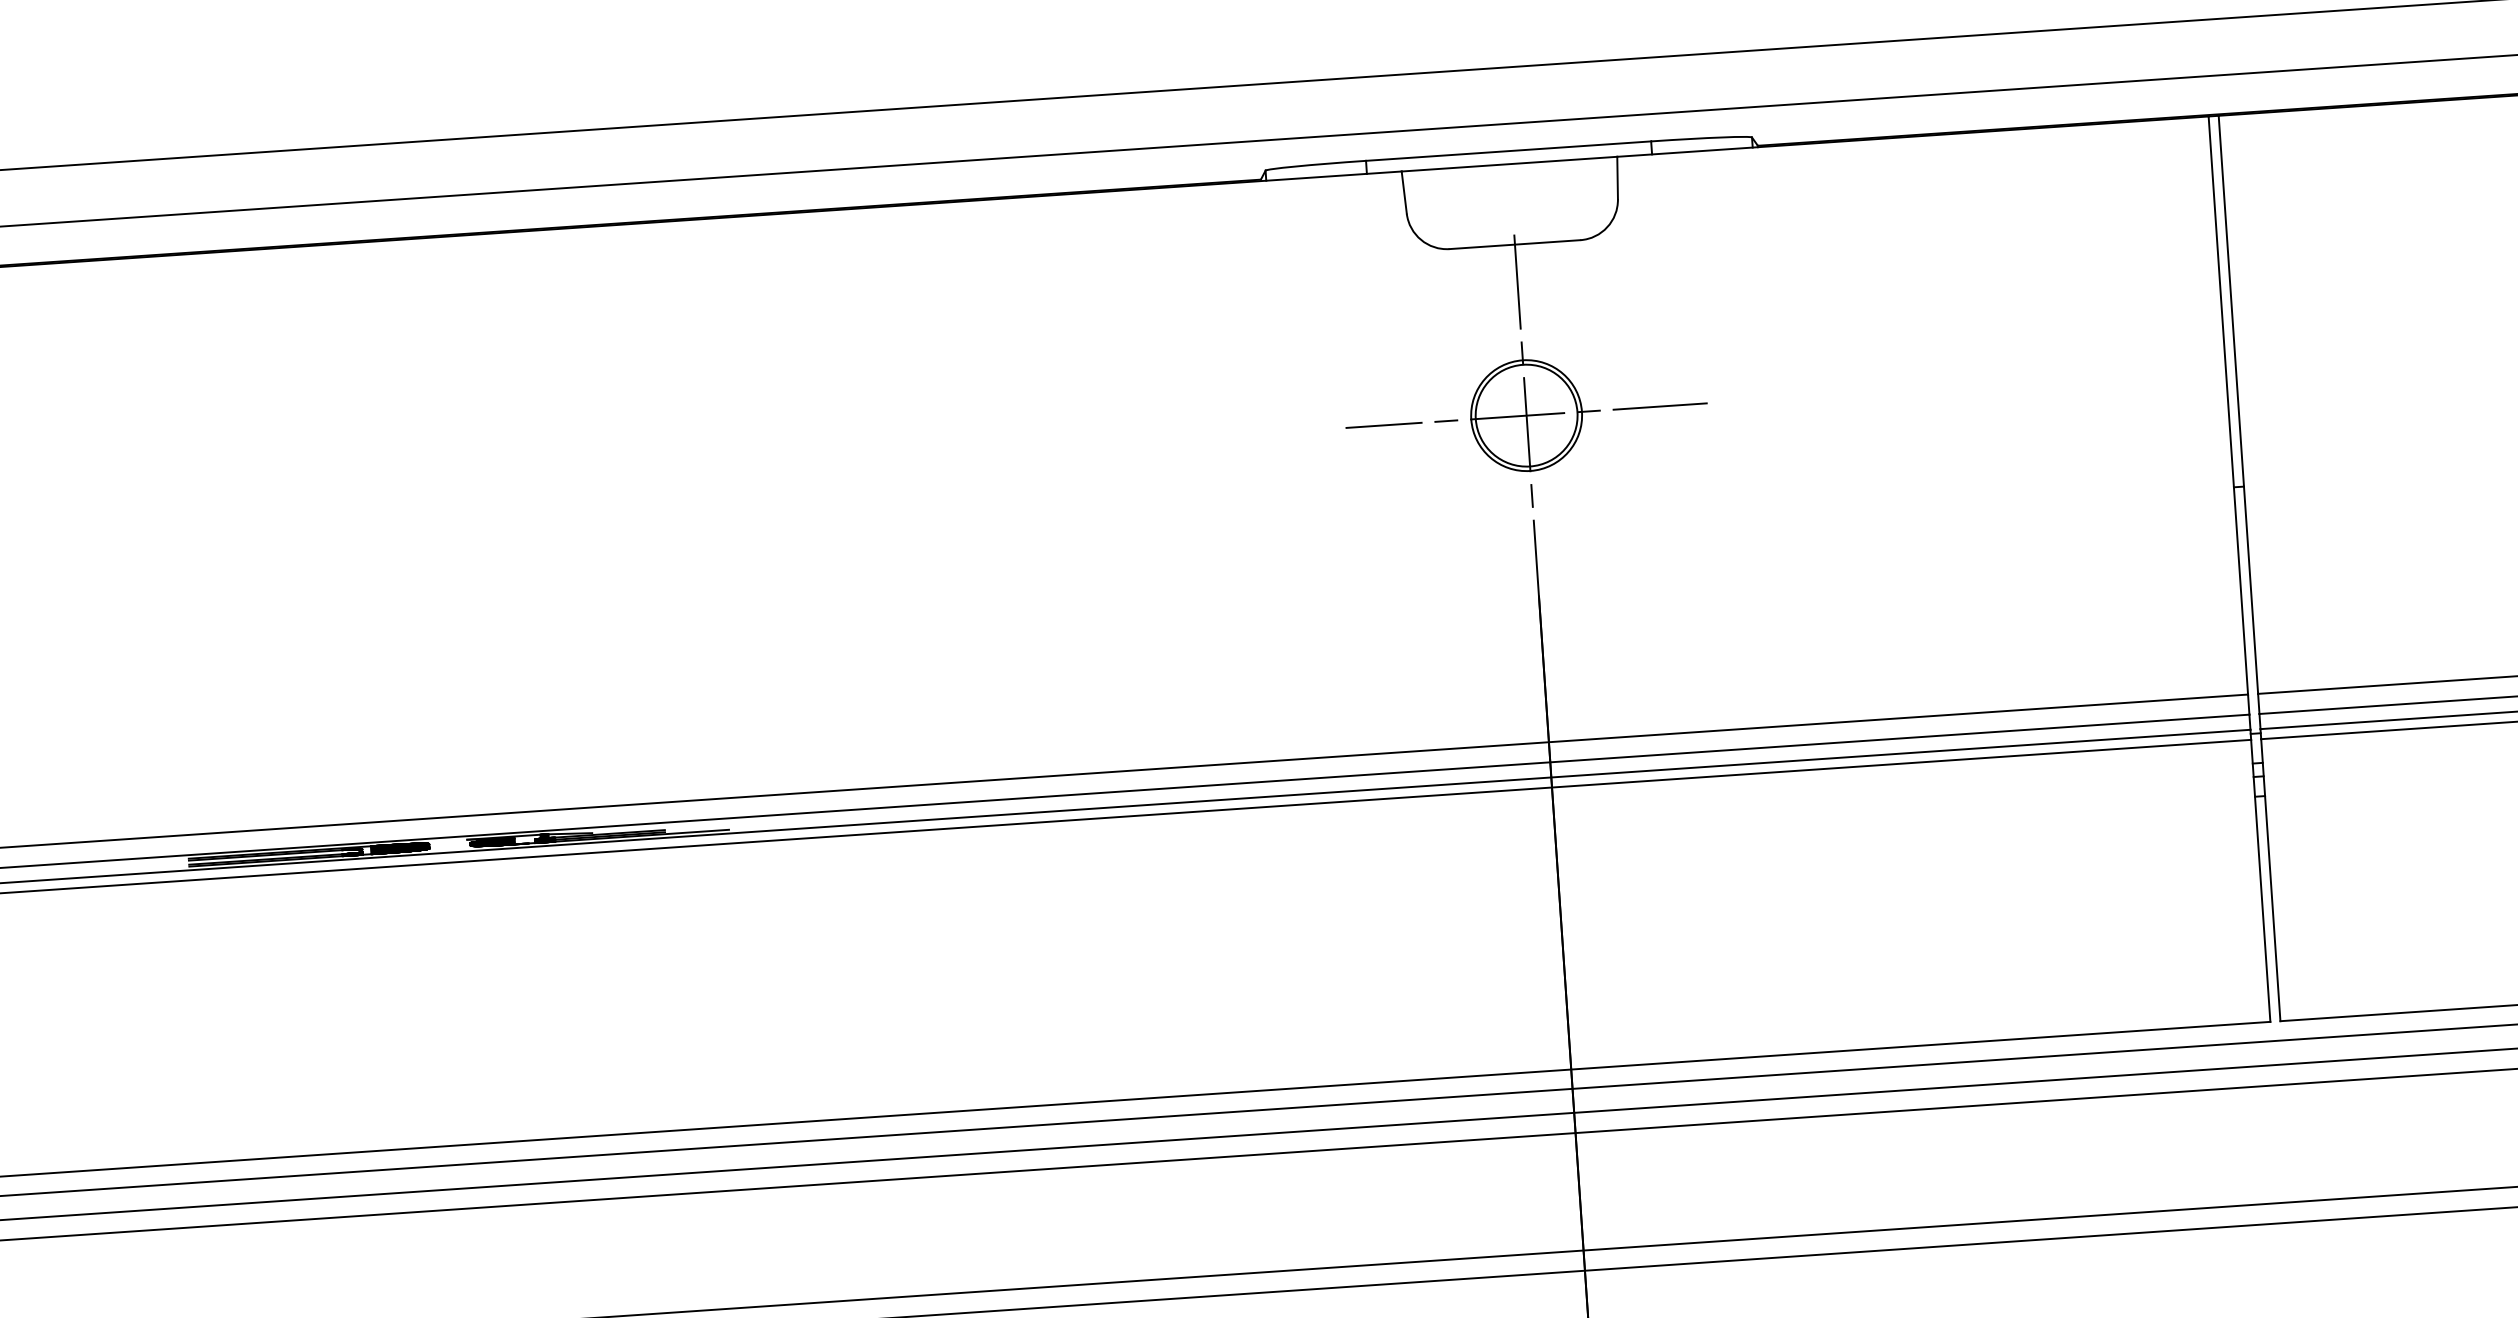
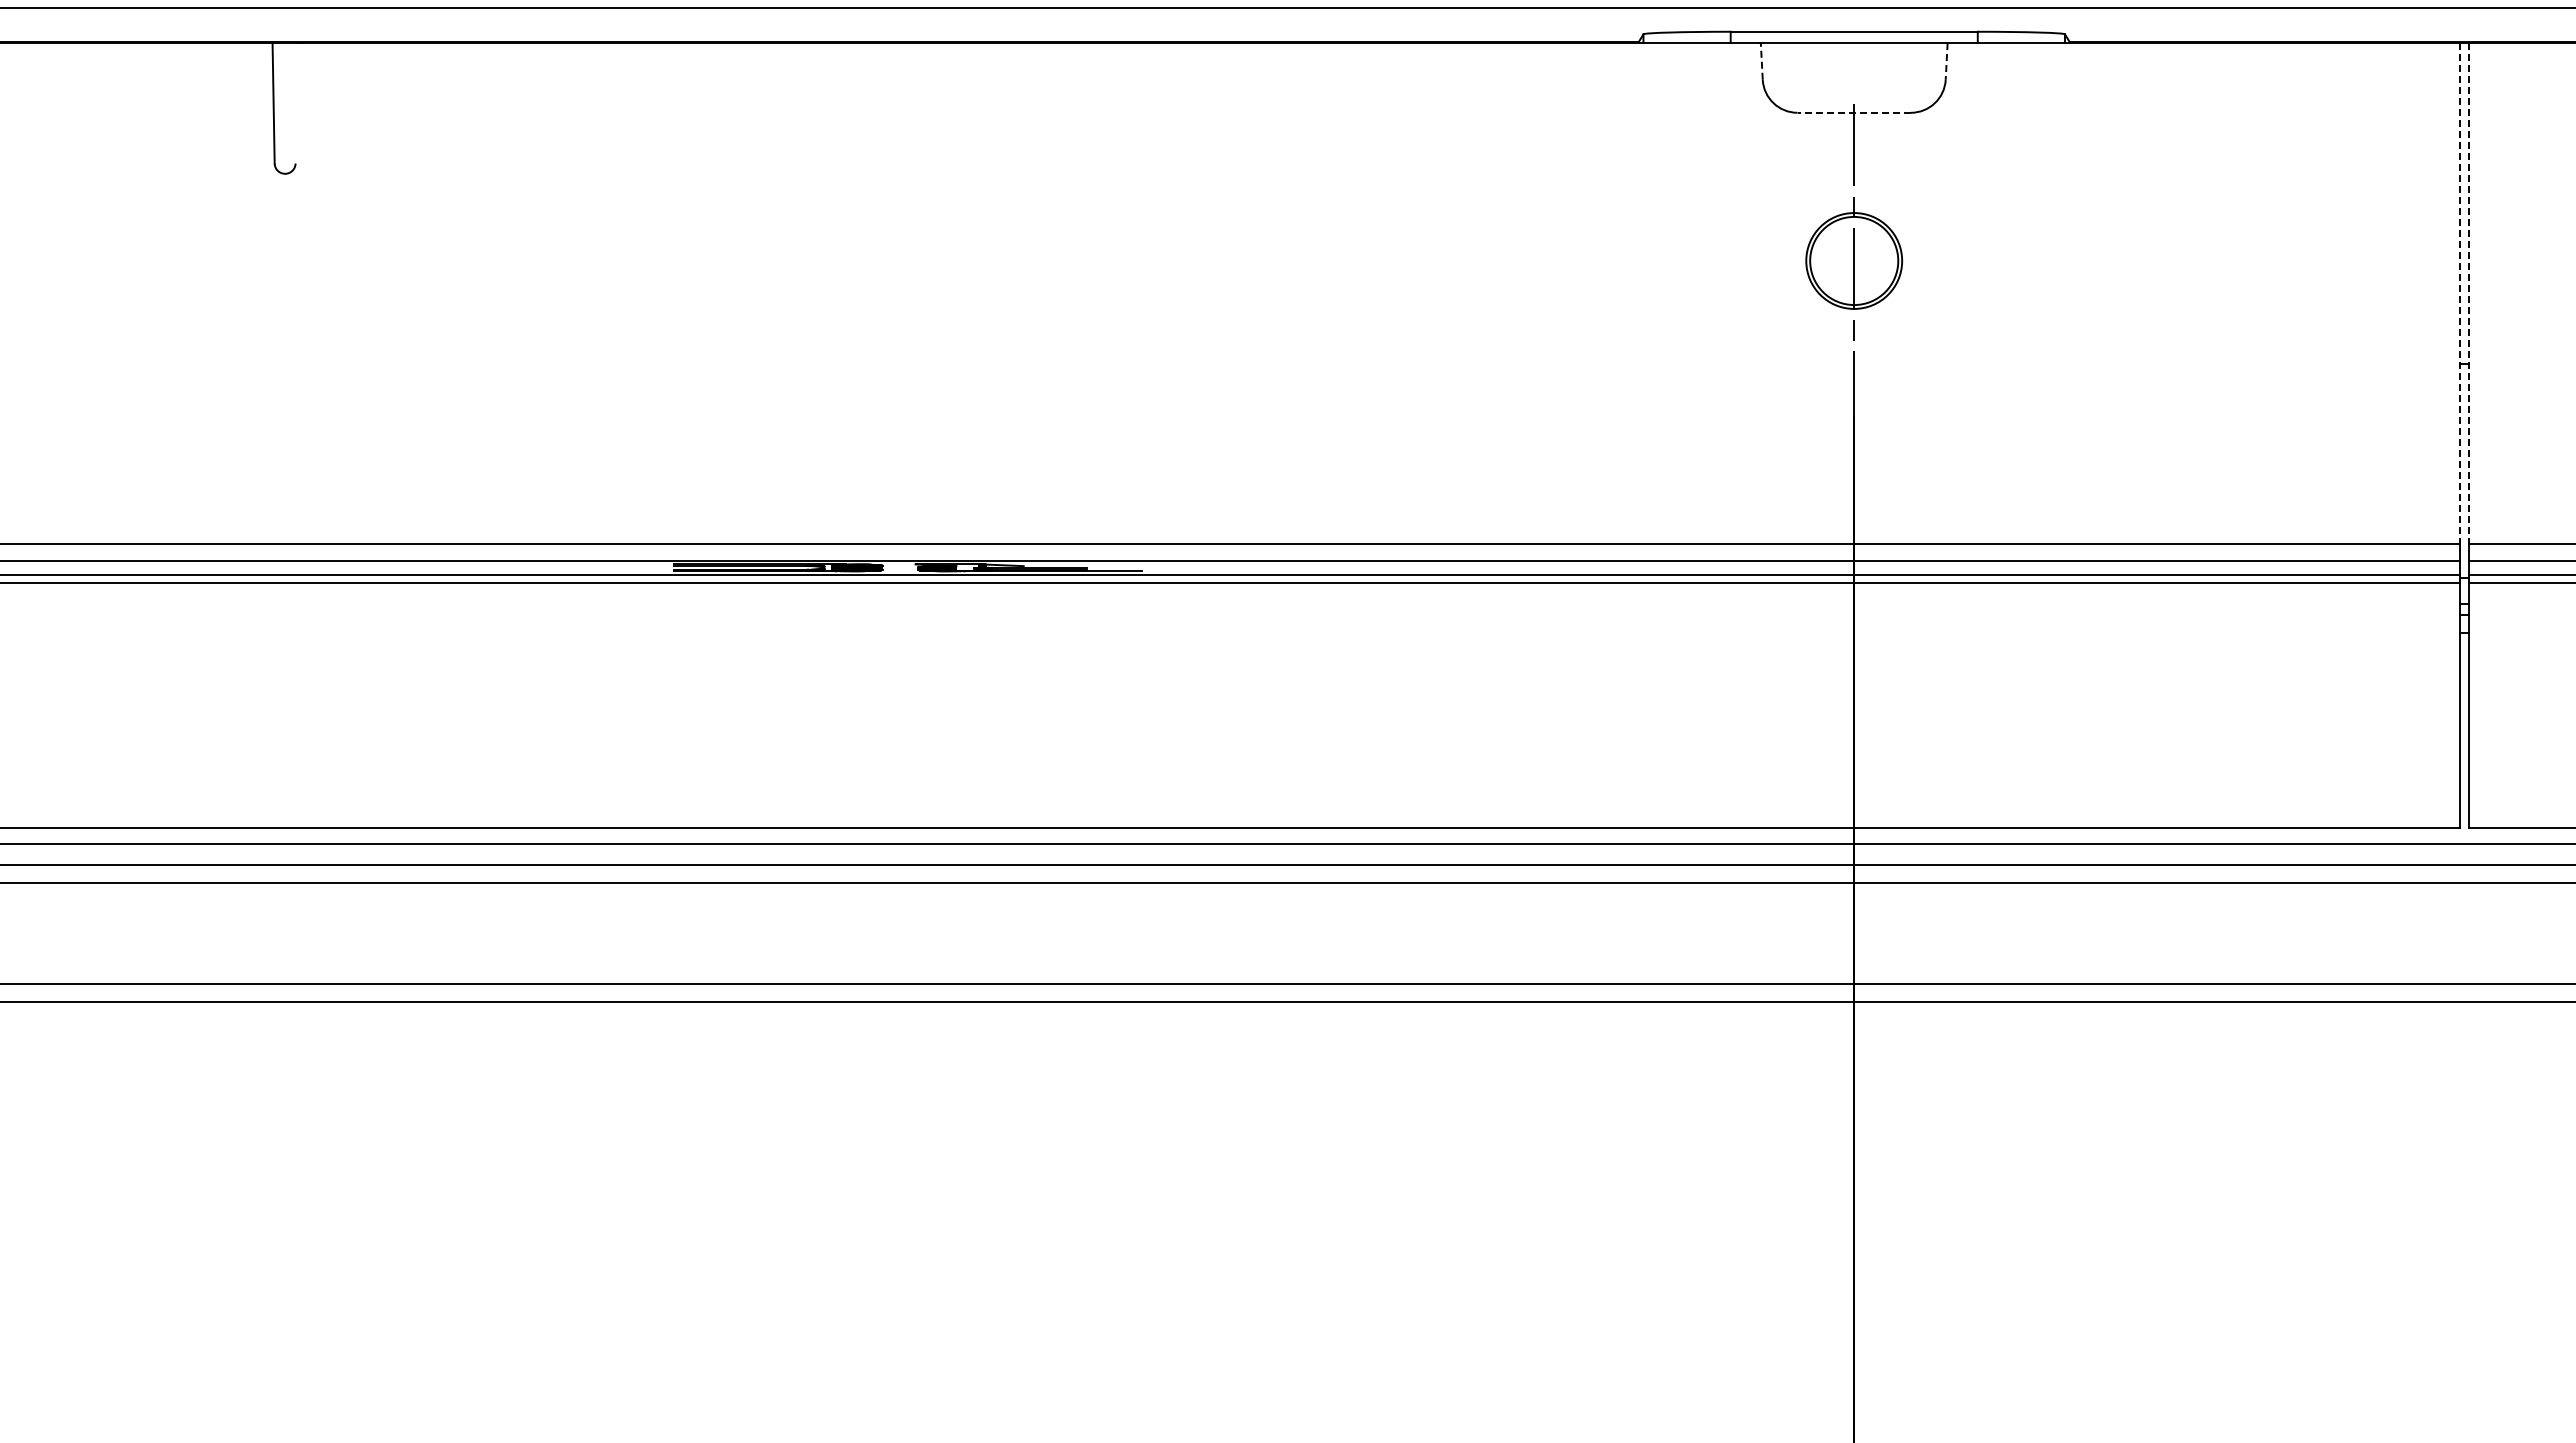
line: (1617, 178) -> (1946, 61), solid -> dashed
line: (1403, 191) -> (1761, 60), solid -> dashed
line: (1515, 244) -> (1854, 112), solid -> dashed
line: (2238, 405) -> (2468, 294), solid -> dashed
line: (2228, 406) -> (2460, 294), solid -> dashed
line: (1526, 416) -> (1854, 261), removed

